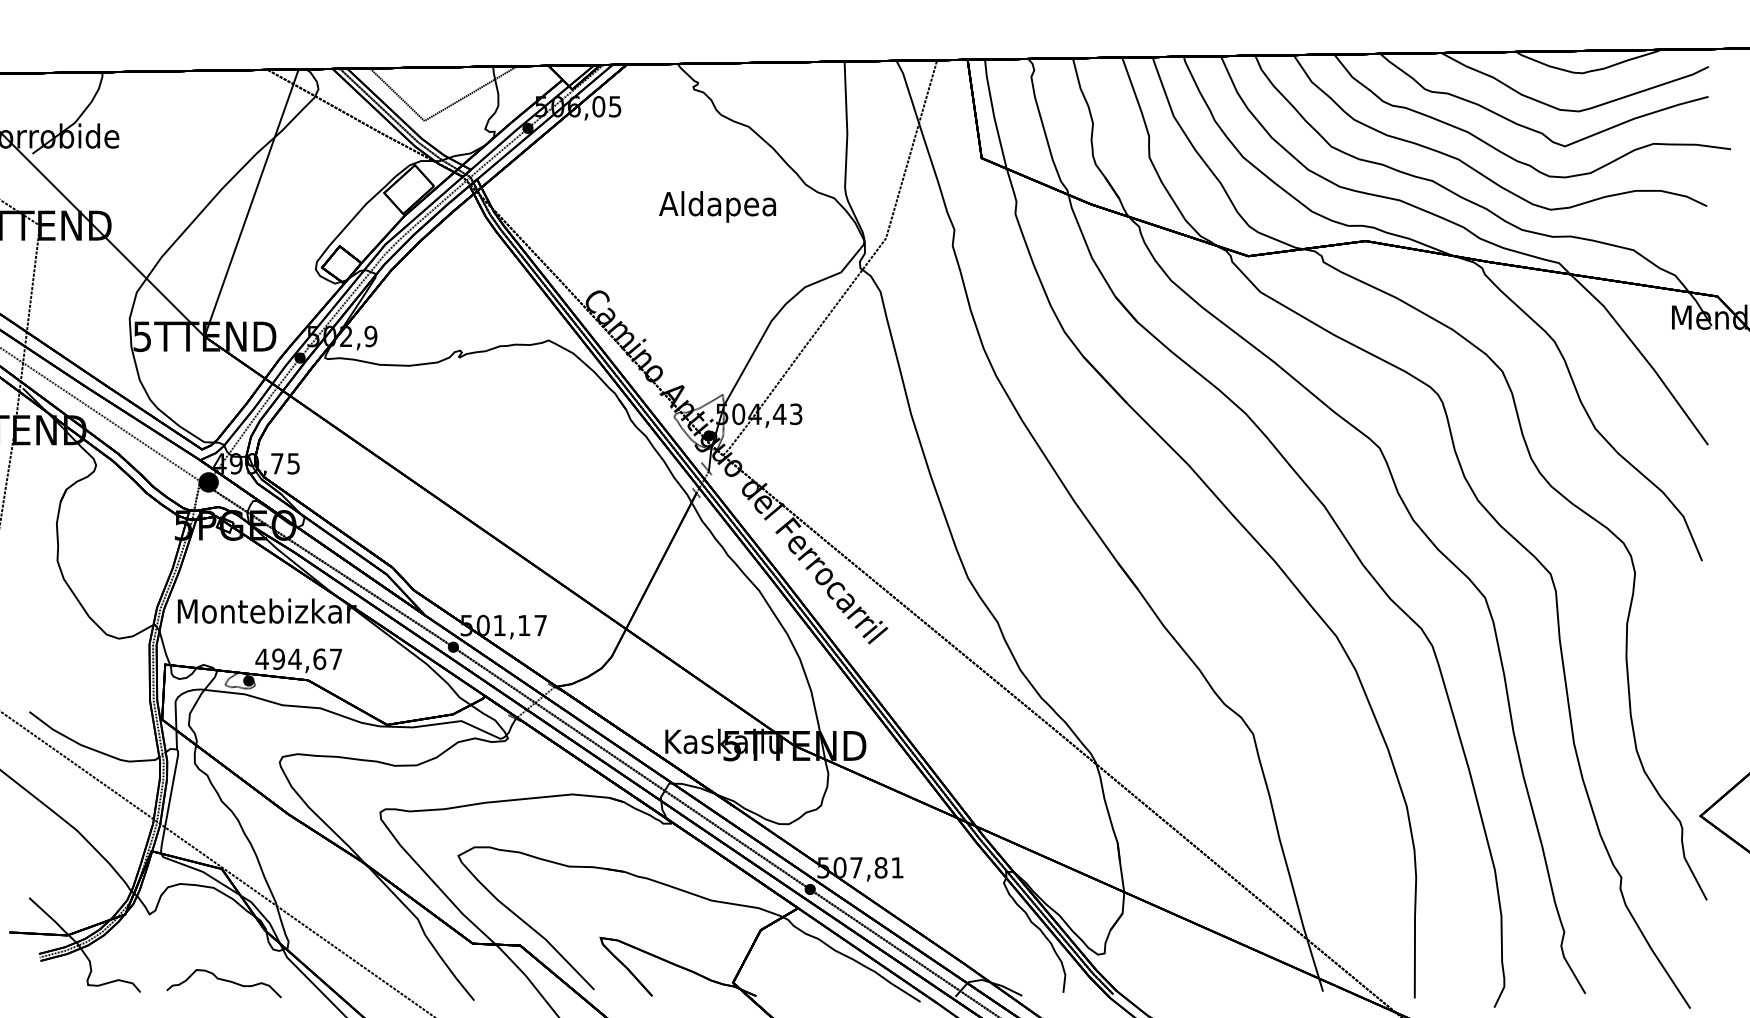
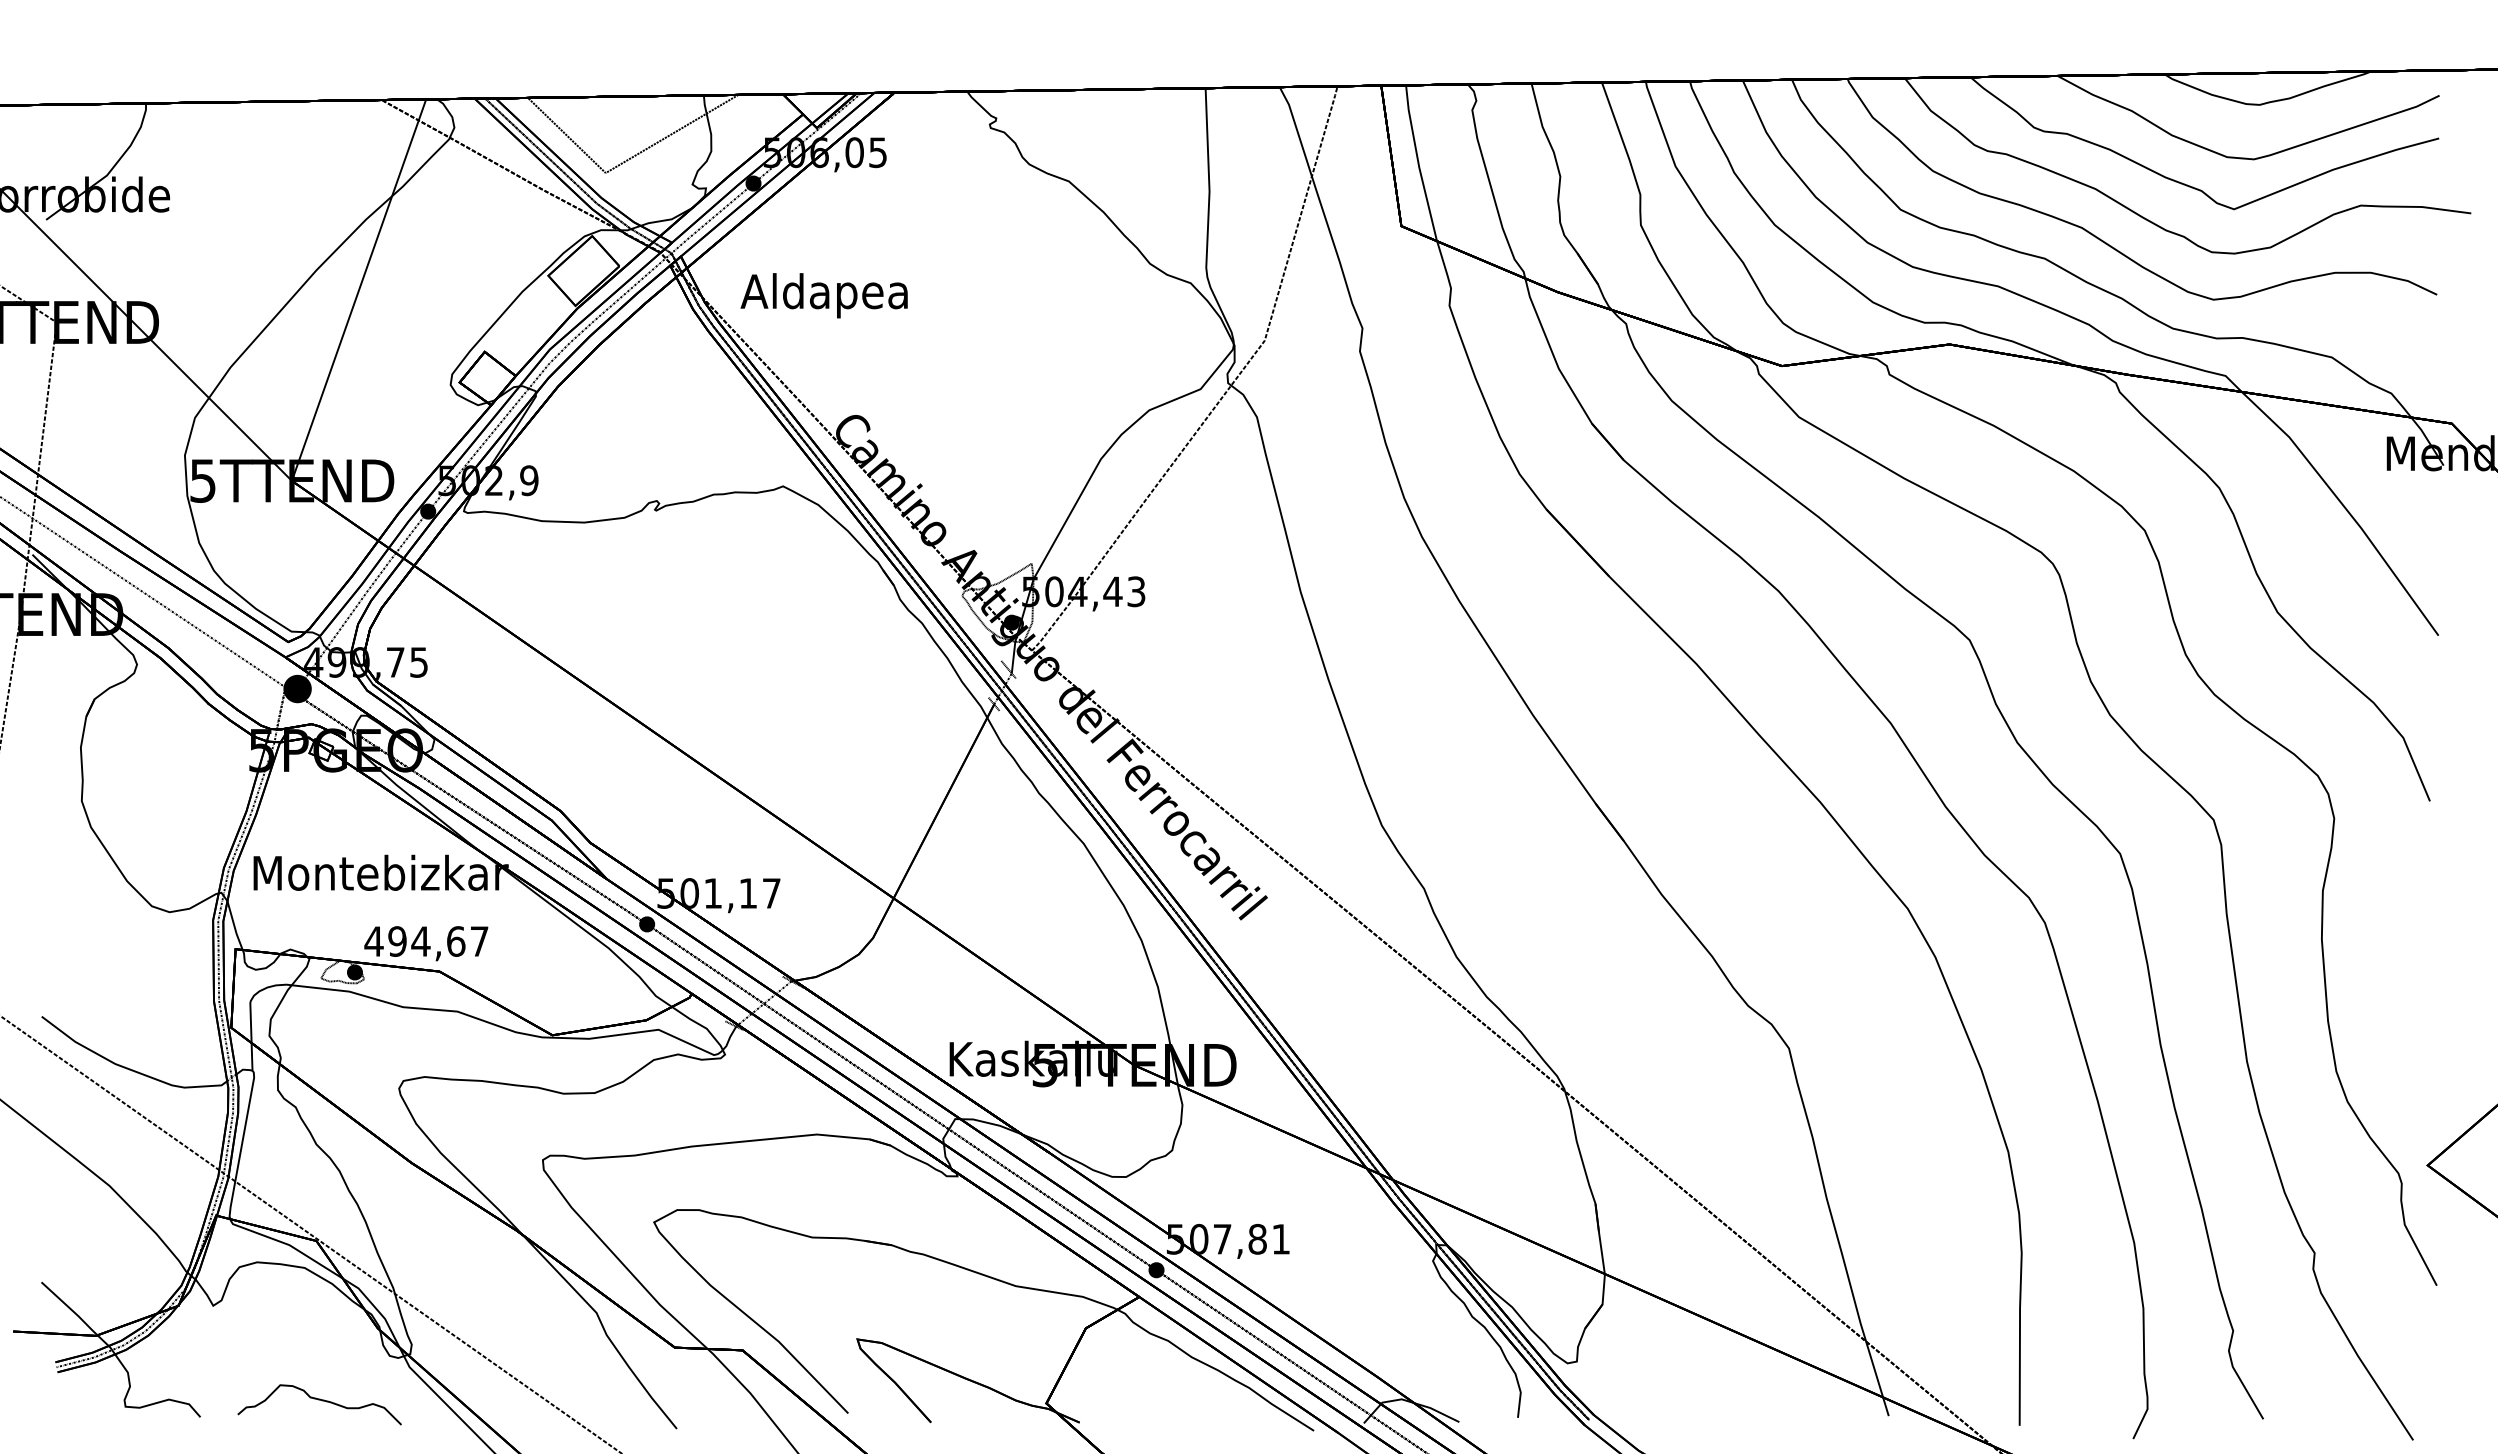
text: (717, 206) -> (823, 295), moved

